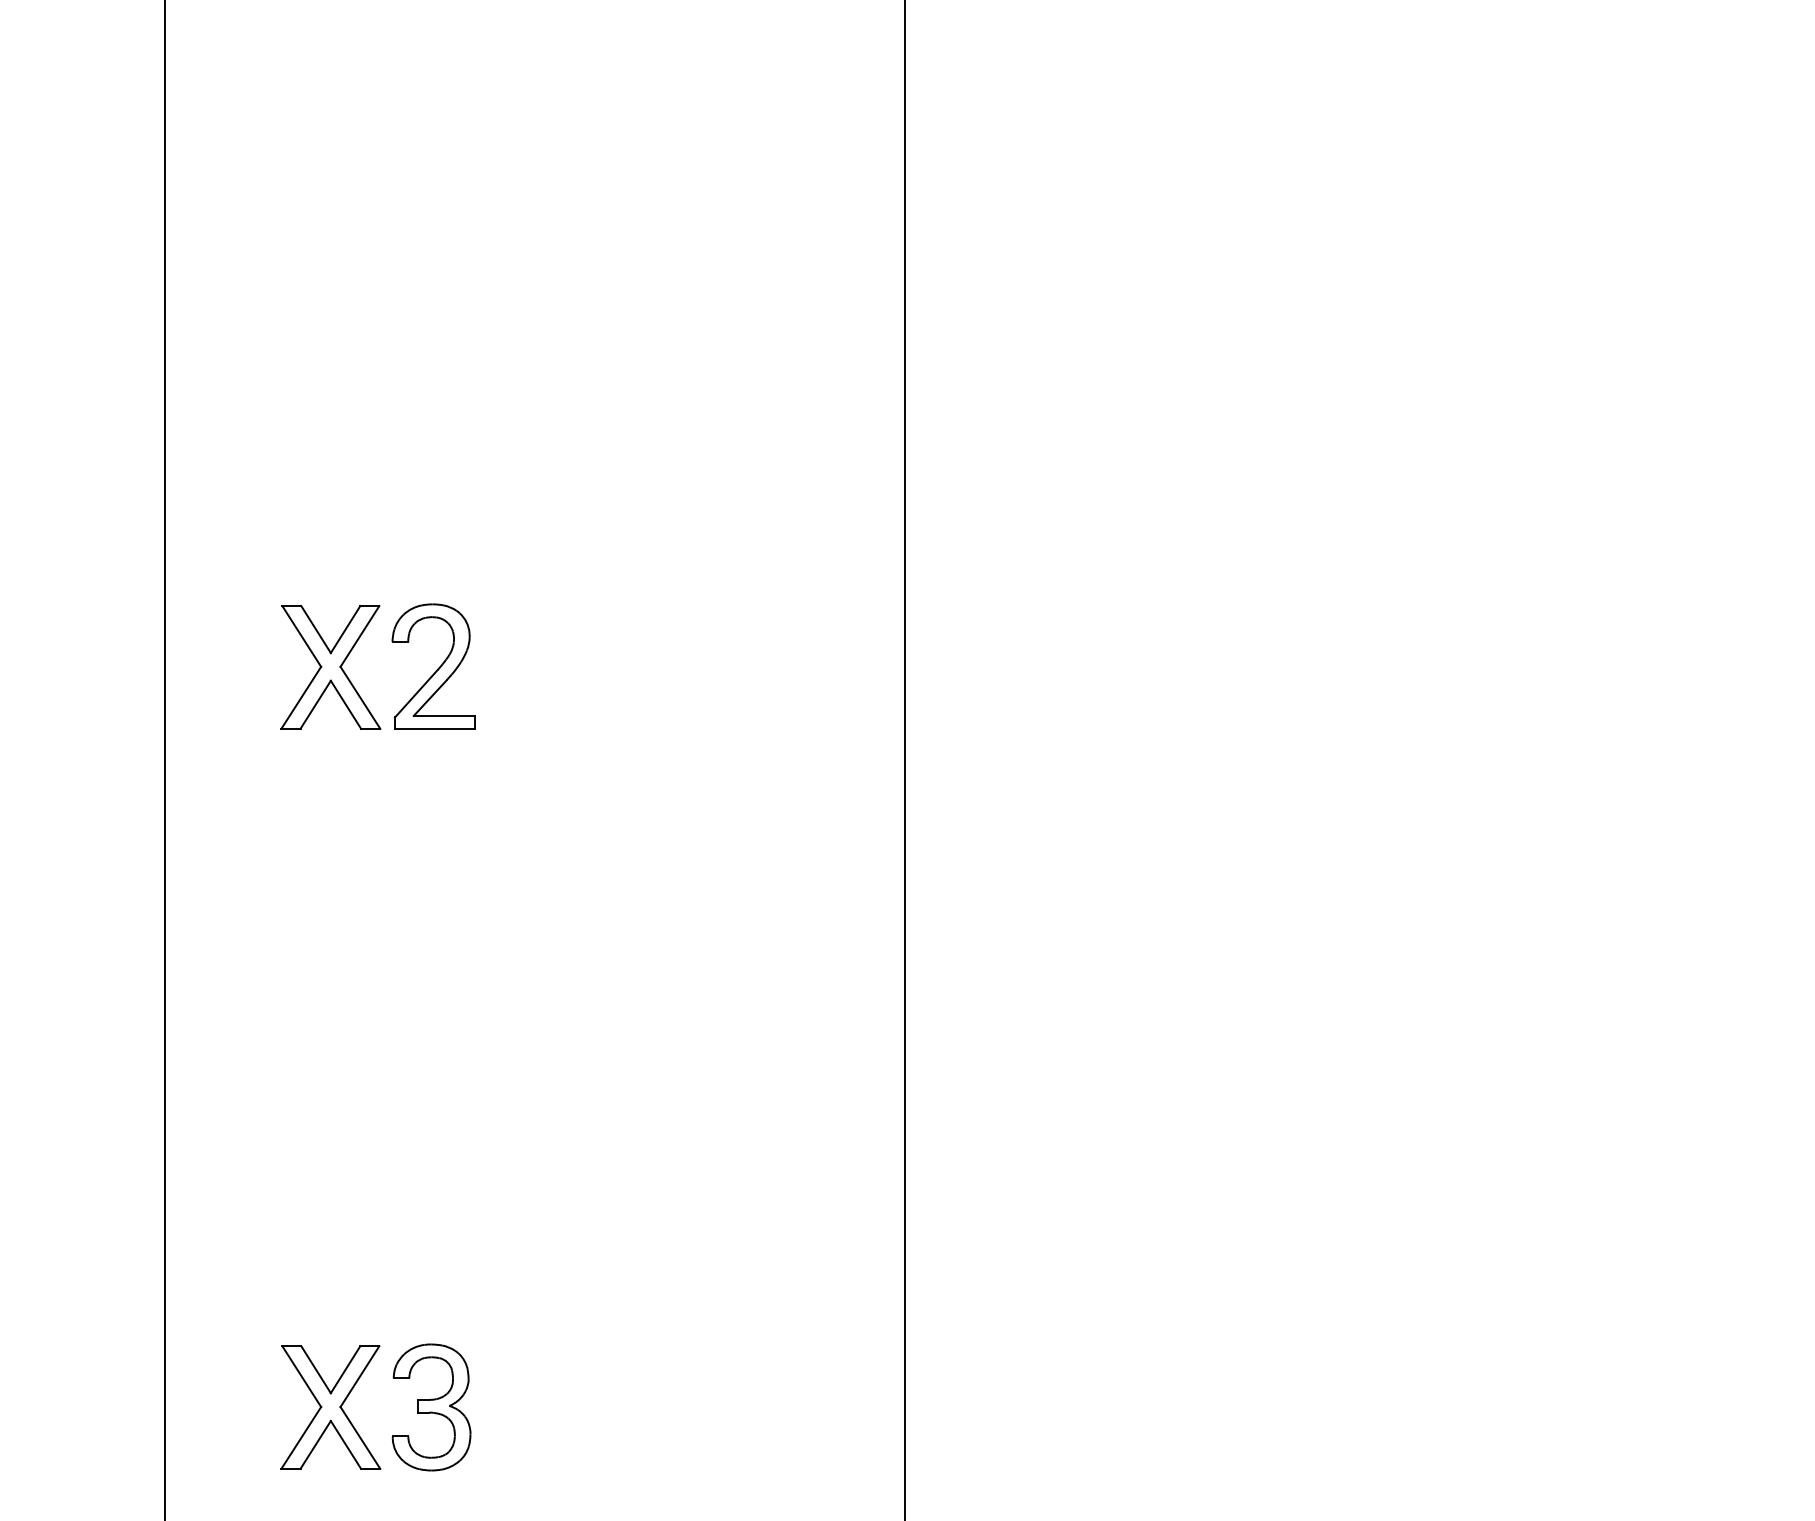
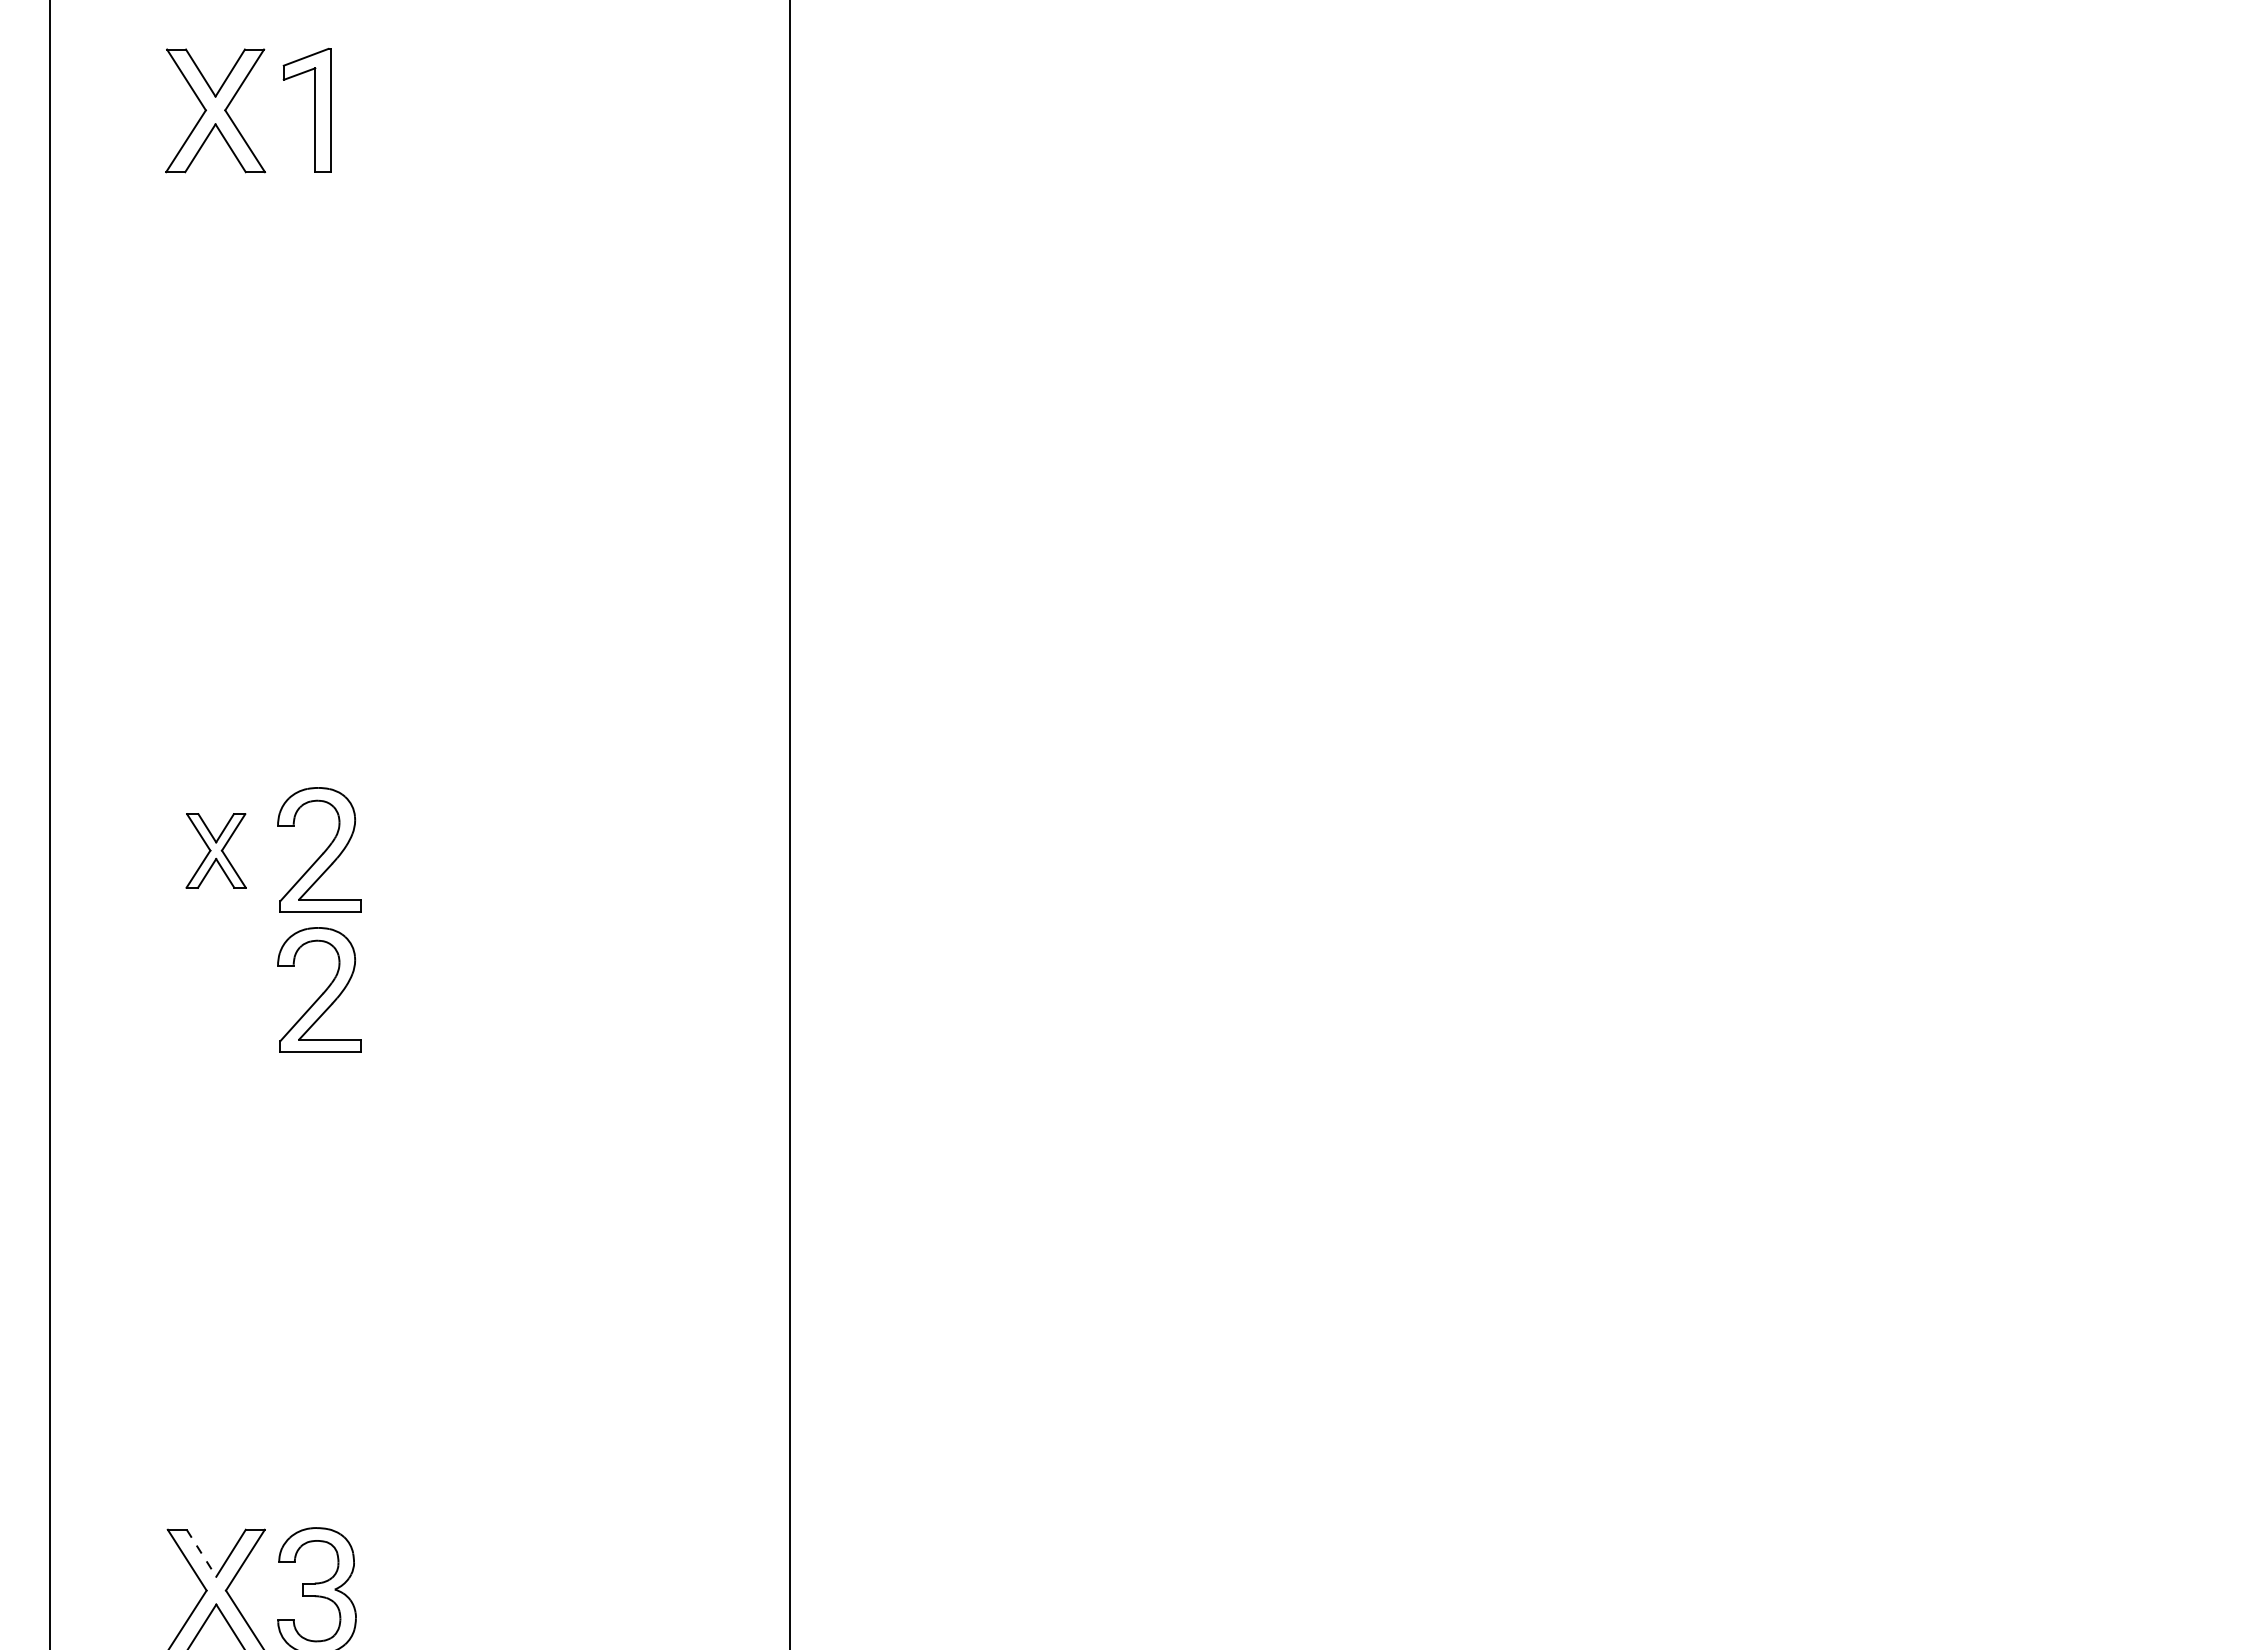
part: (330, 666) -> (215, 850), size x0.6
part: (434, 805) -> (319, 989), added
line: (316, 1369) -> (201, 1553), solid -> dashed

